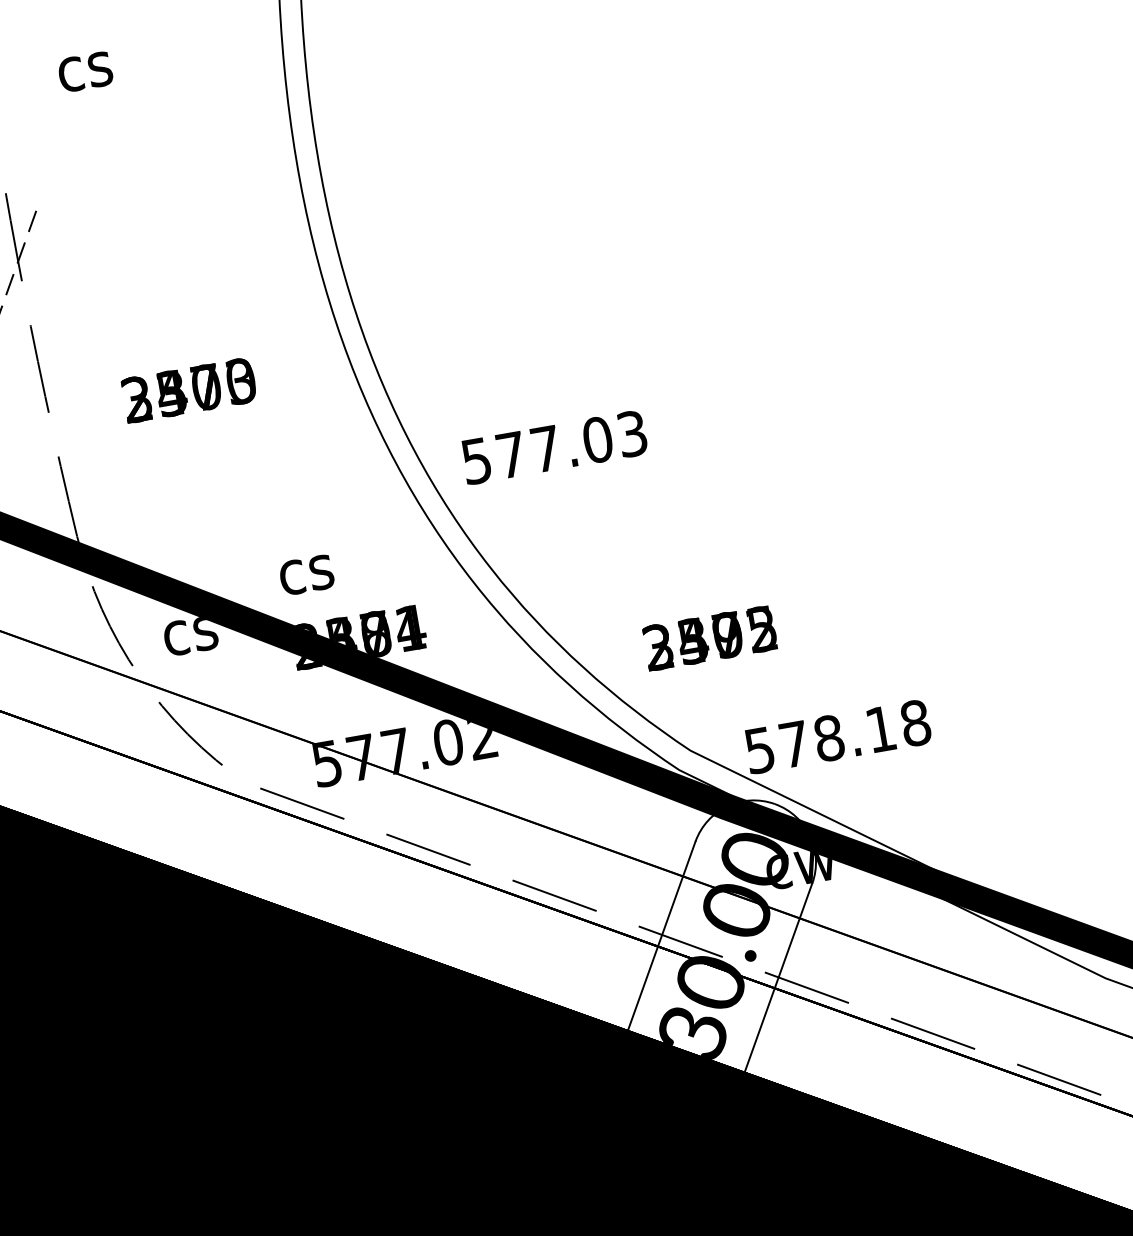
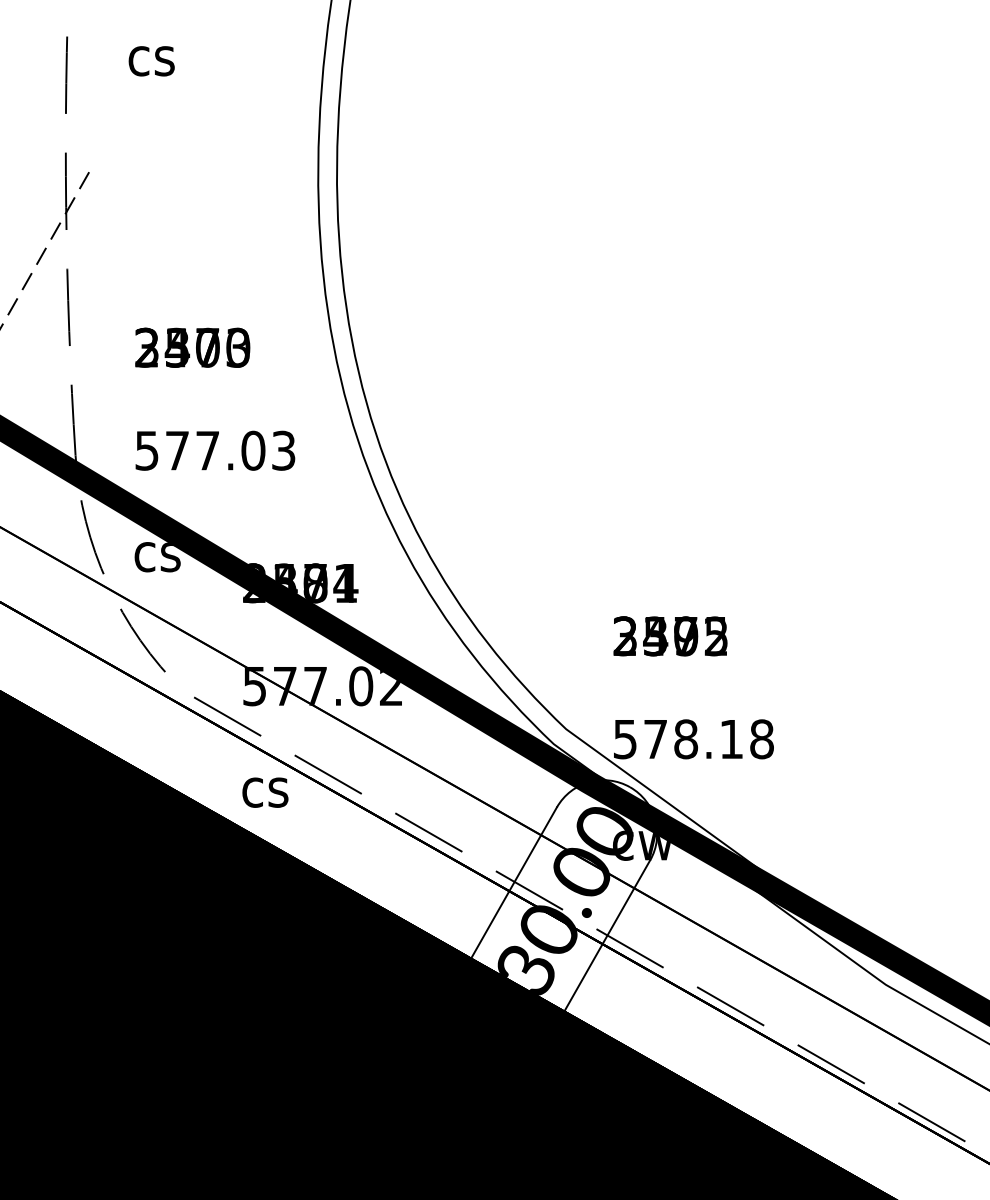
text: (554, 447) -> (215, 450), moved
text: (306, 574) -> (265, 792), moved
text: (710, 638) -> (670, 636), moved

